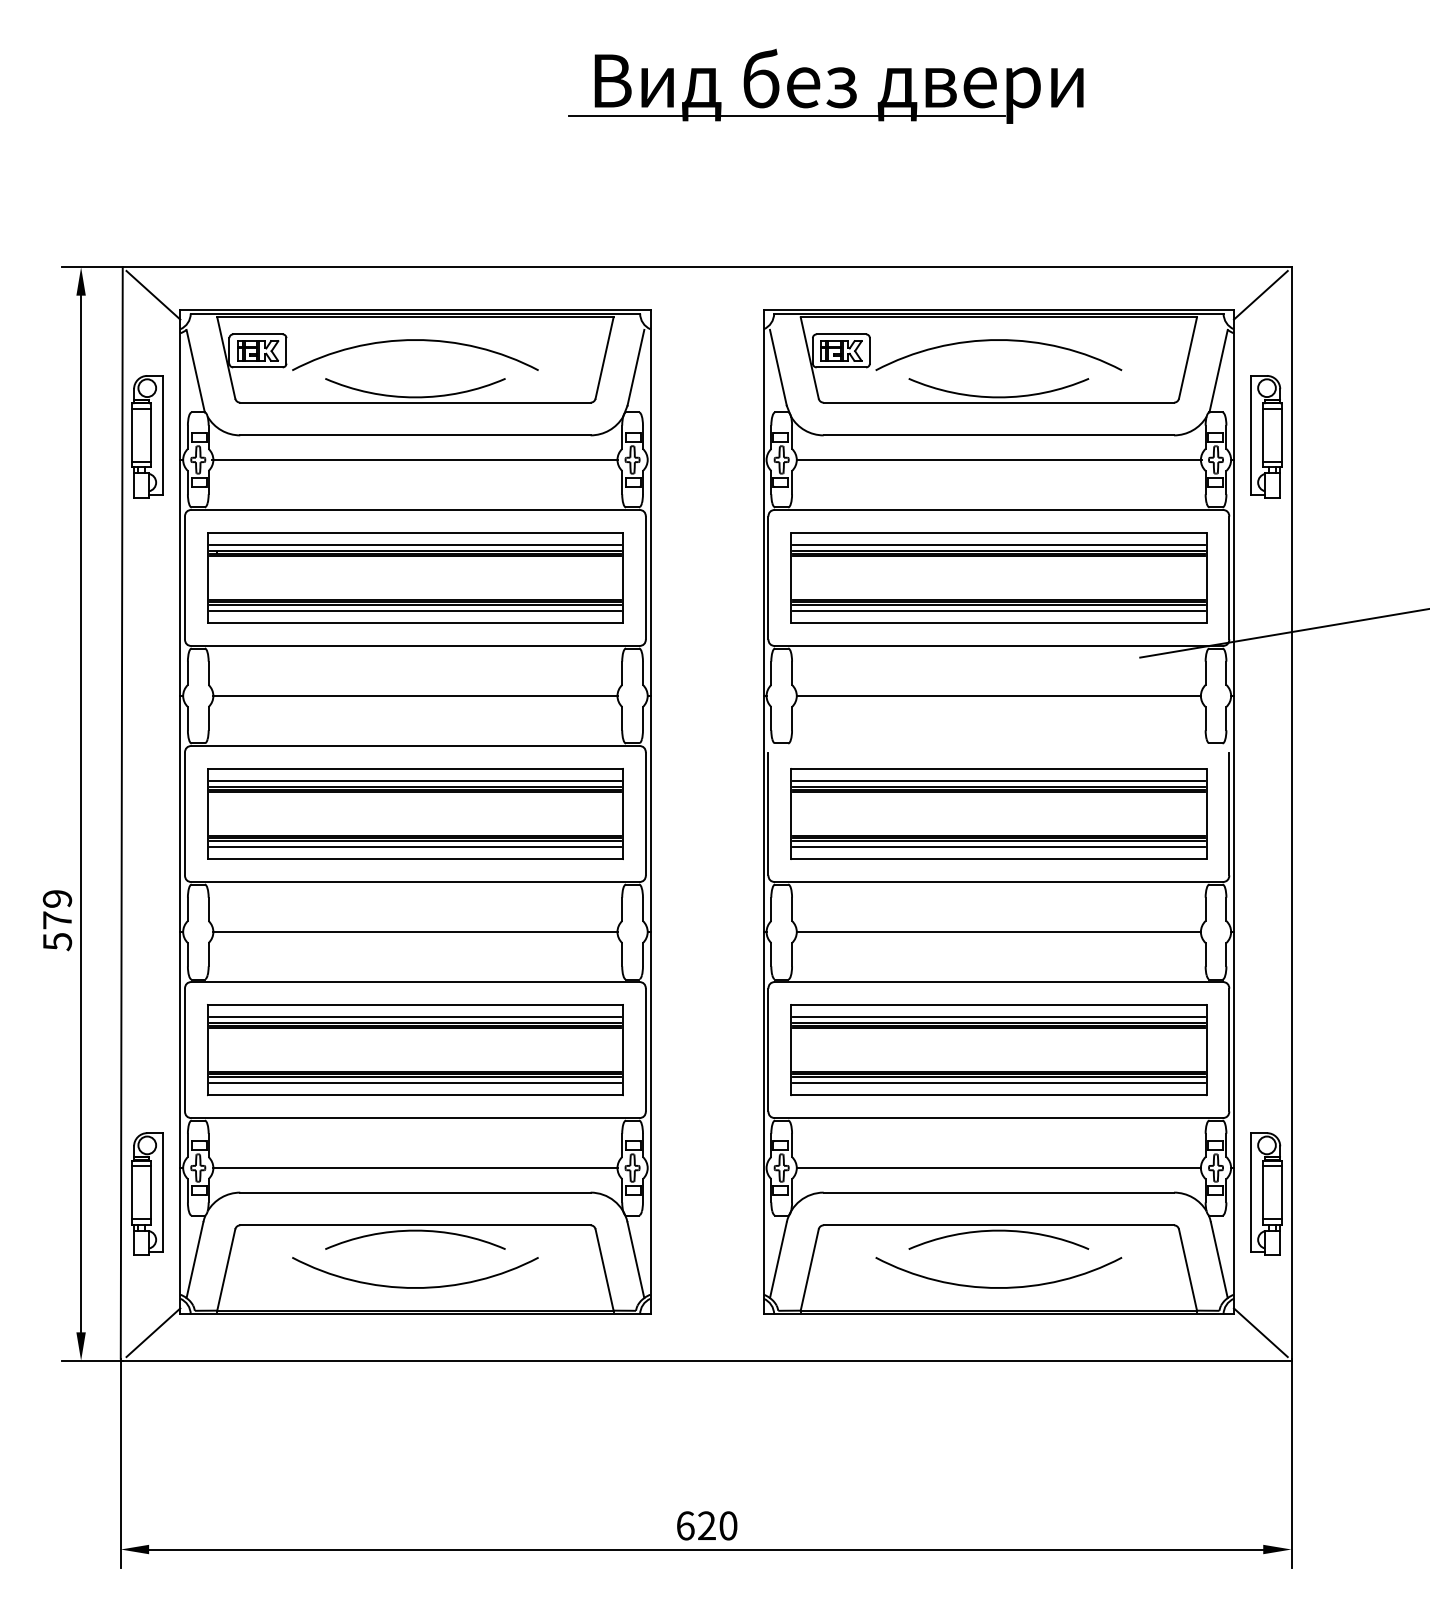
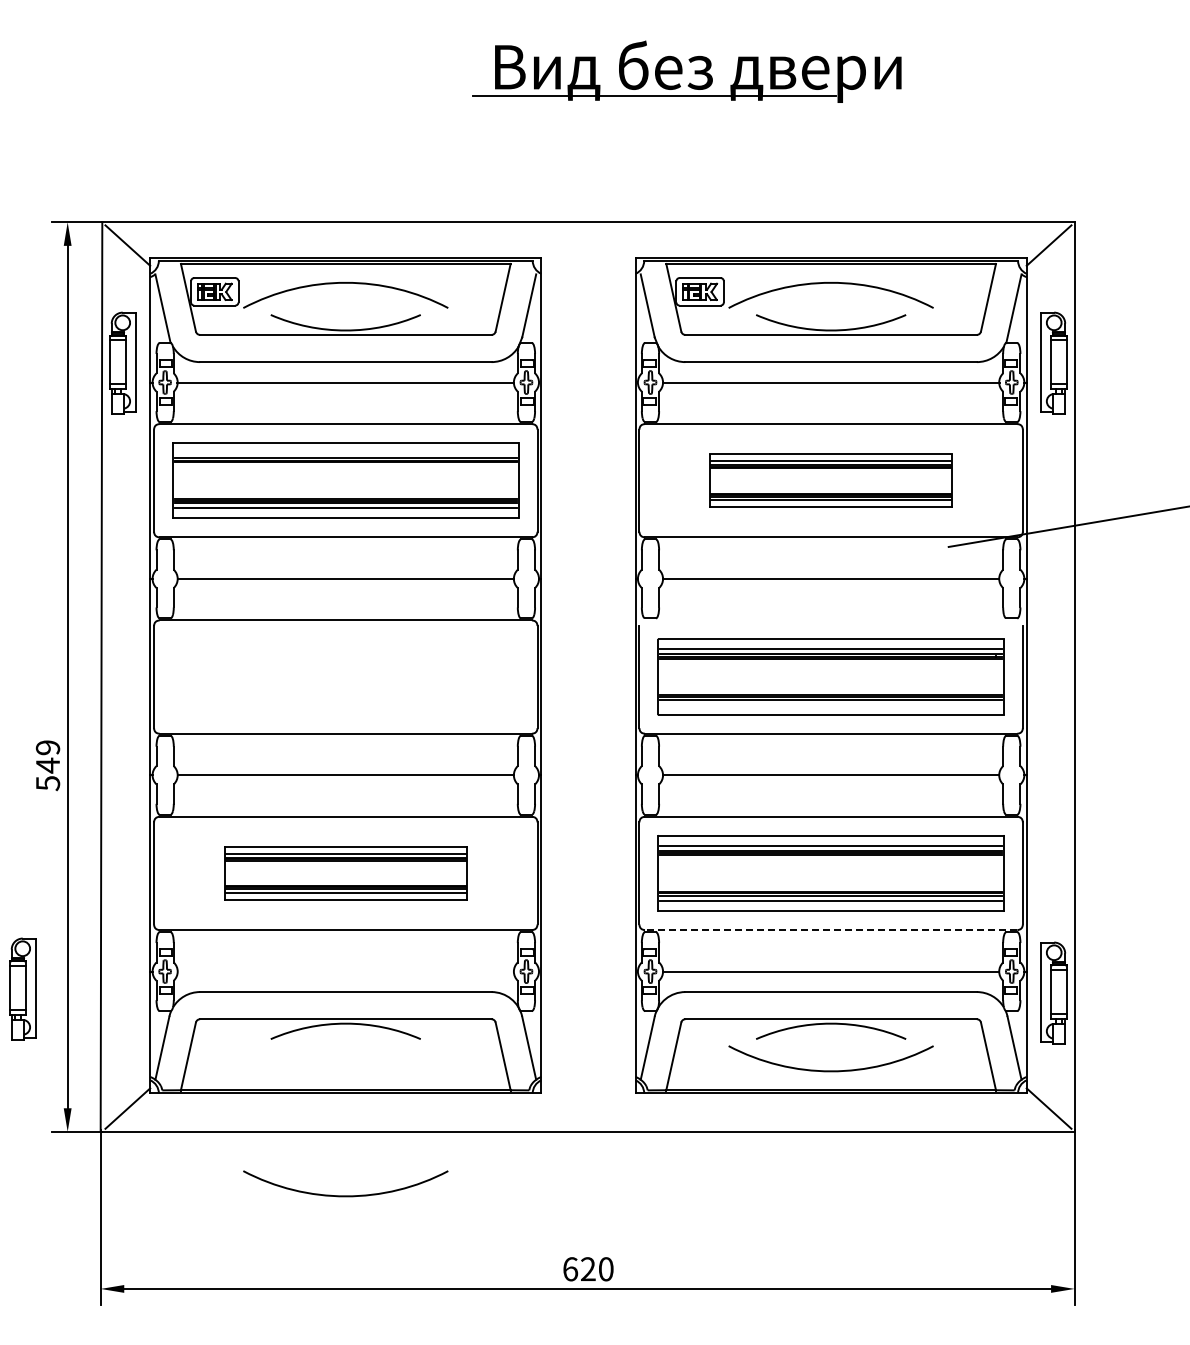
line: (415, 545) -> (345, 453), removed
part: (998, 577) -> (830, 480), size x0.7
part: (415, 813) -> (345, 676), removed
line: (998, 846) -> (830, 704), removed
text: (56, 920) -> (47, 765), 579 -> 549
part: (415, 1050) -> (345, 873), size x0.7
line: (998, 1118) -> (830, 930), solid -> dashed
line: (415, 1167) -> (345, 971), removed
part: (147, 1193) -> (22, 988), moved
arc: (415, 1286) -> (345, 1195), moved

